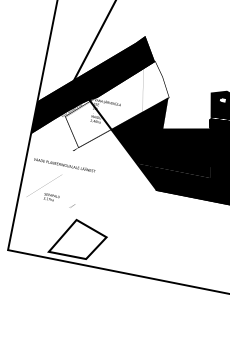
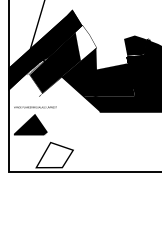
fill: (104, 106) -> (54, 62), added
fill: (52, 188) -> (30, 124), added

